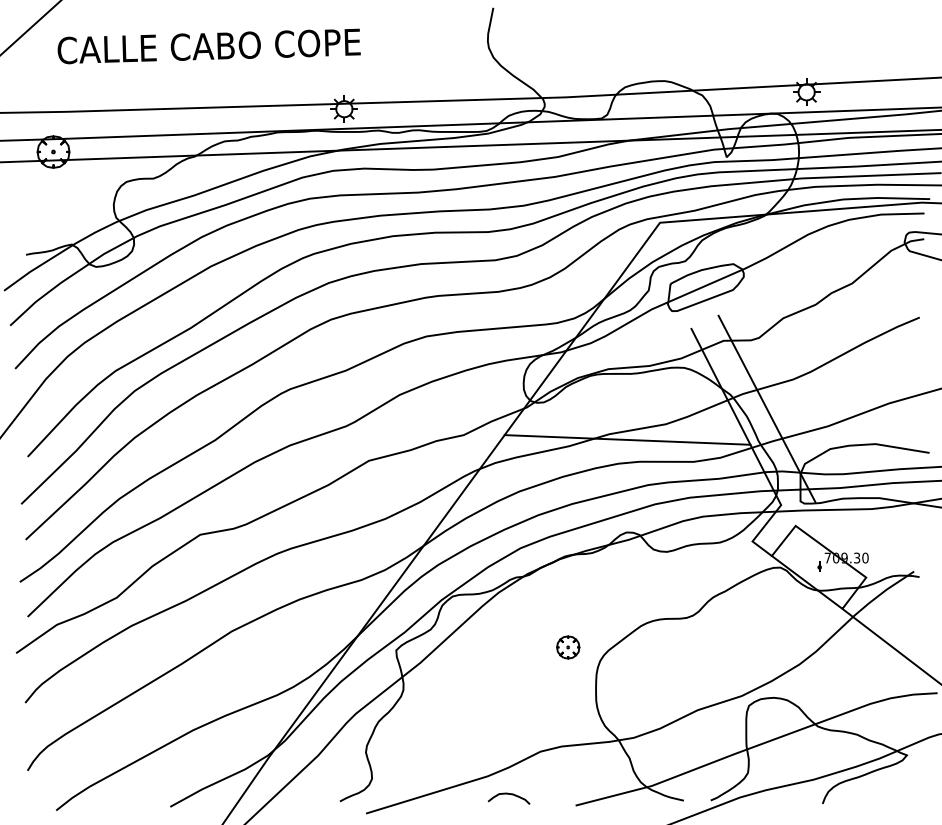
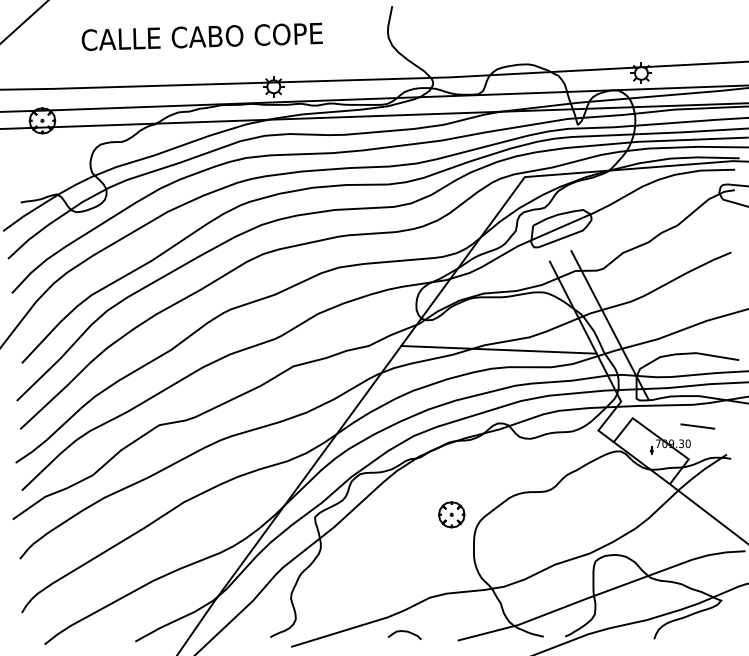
text: (208, 45) -> (201, 36), moved
line: (877, 536) -> (697, 426), added
part: (567, 647) -> (451, 514), size x1.43

